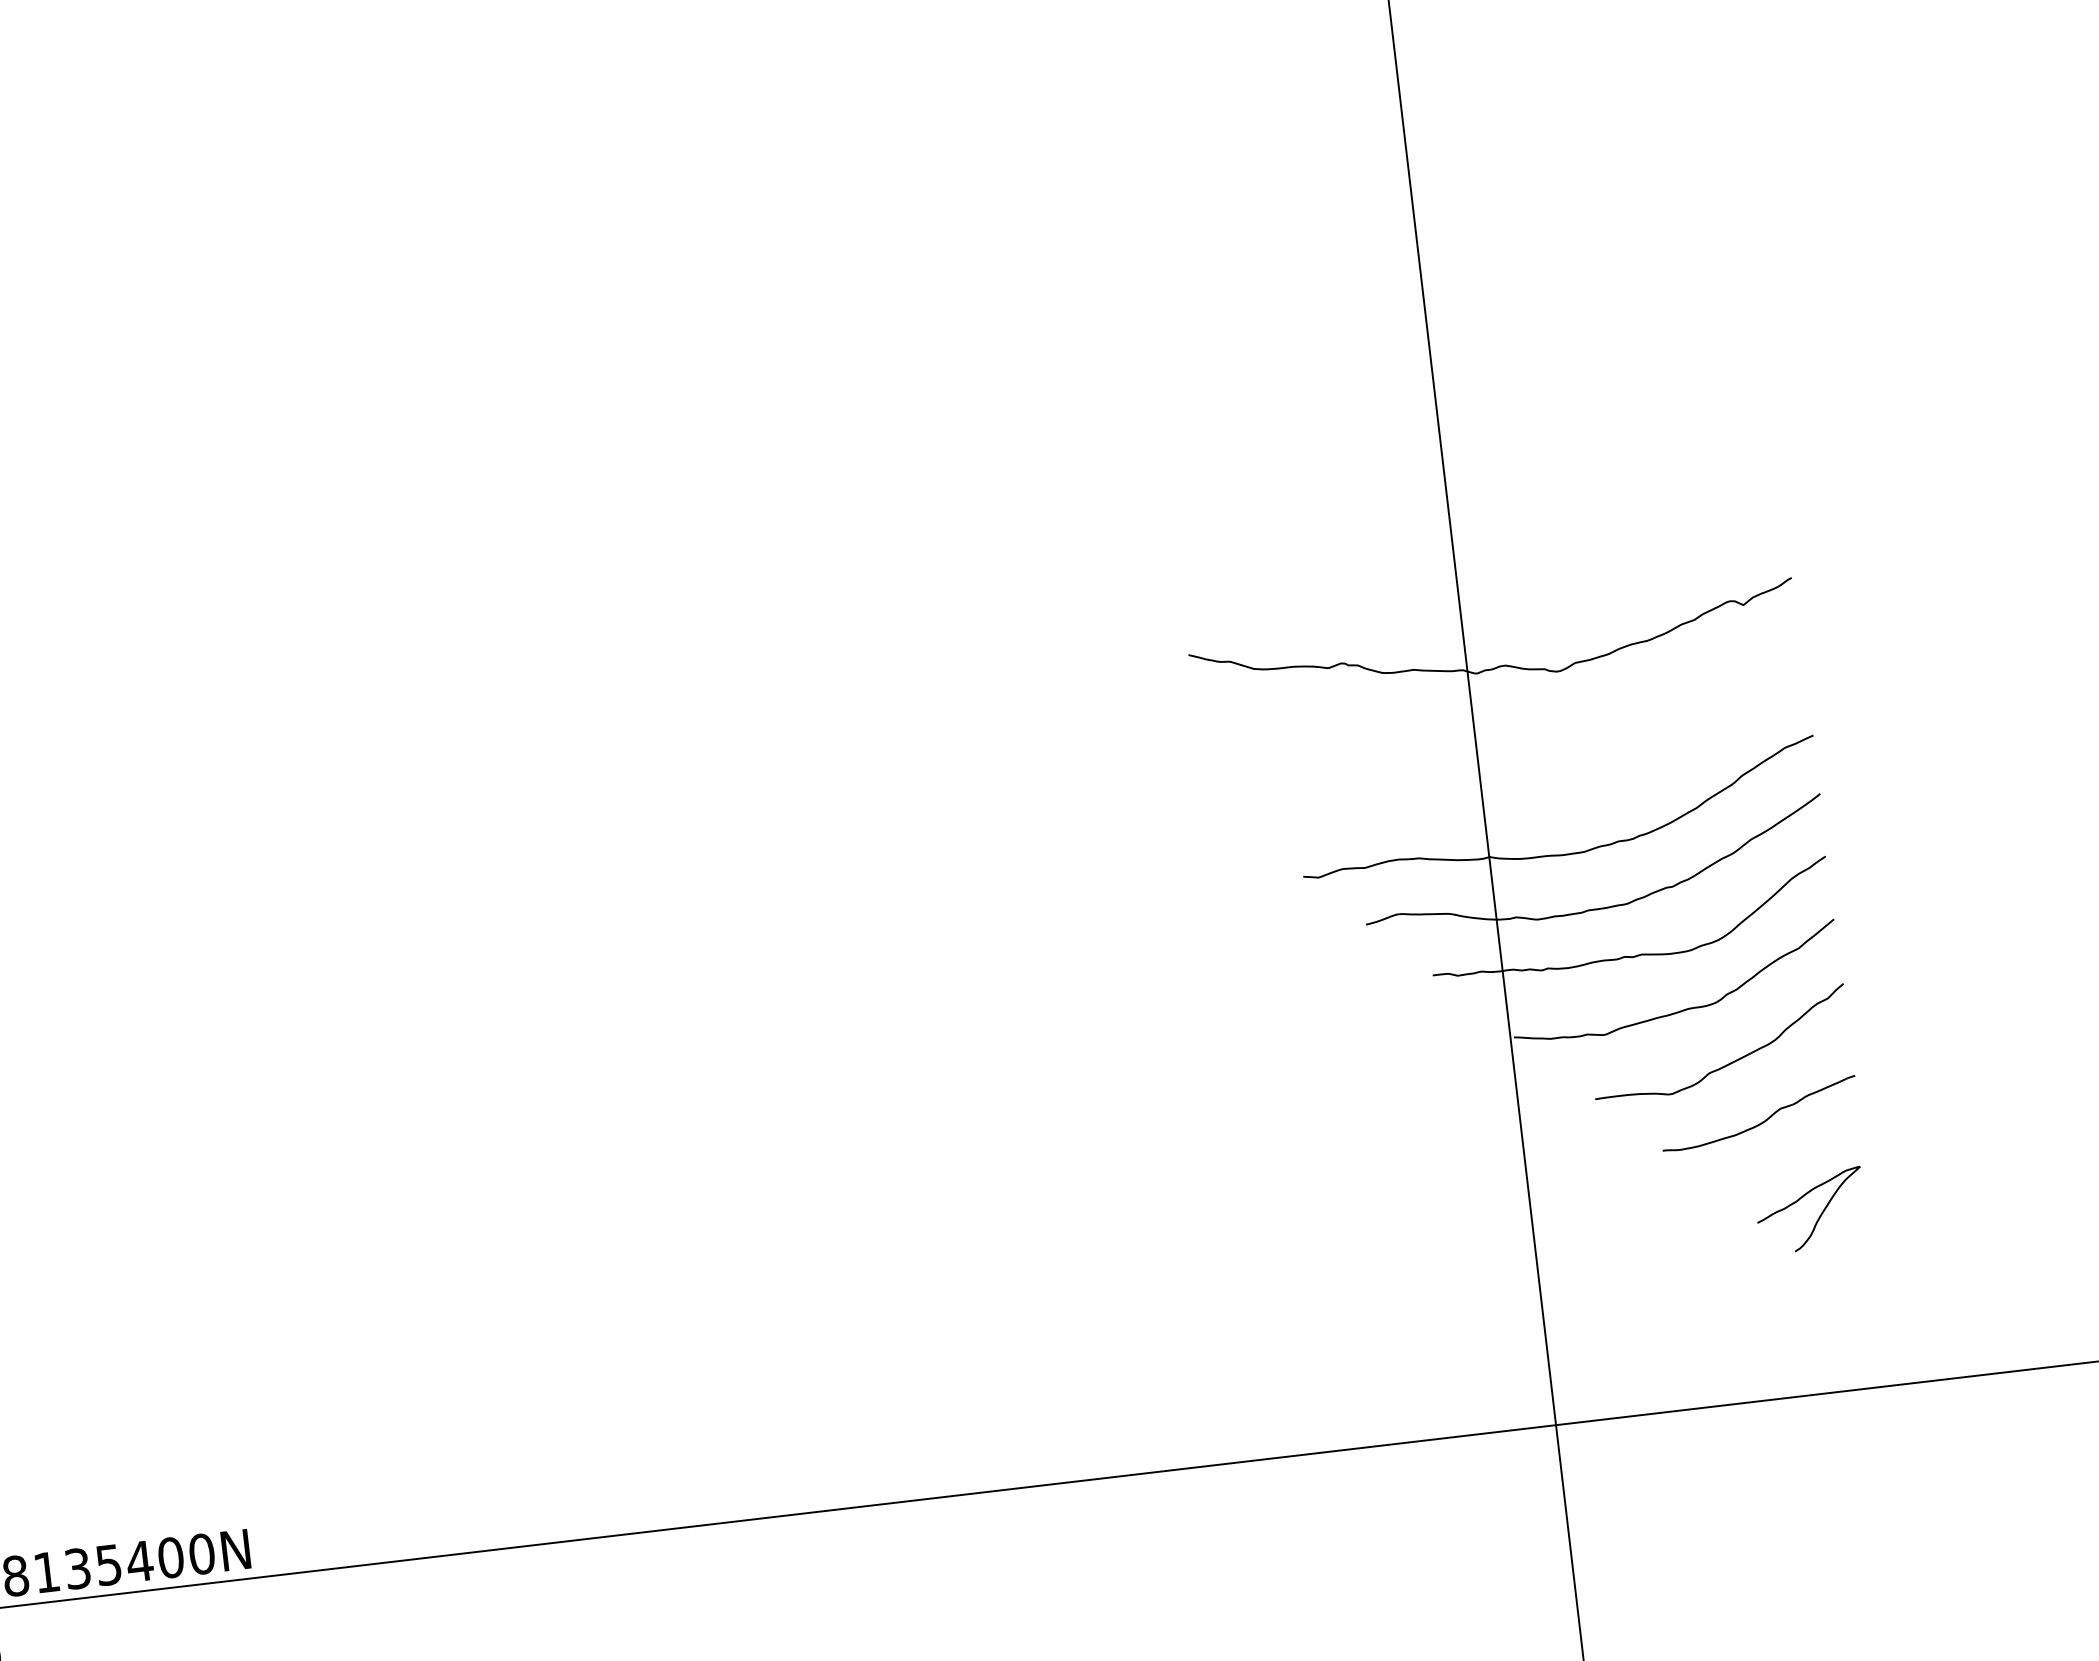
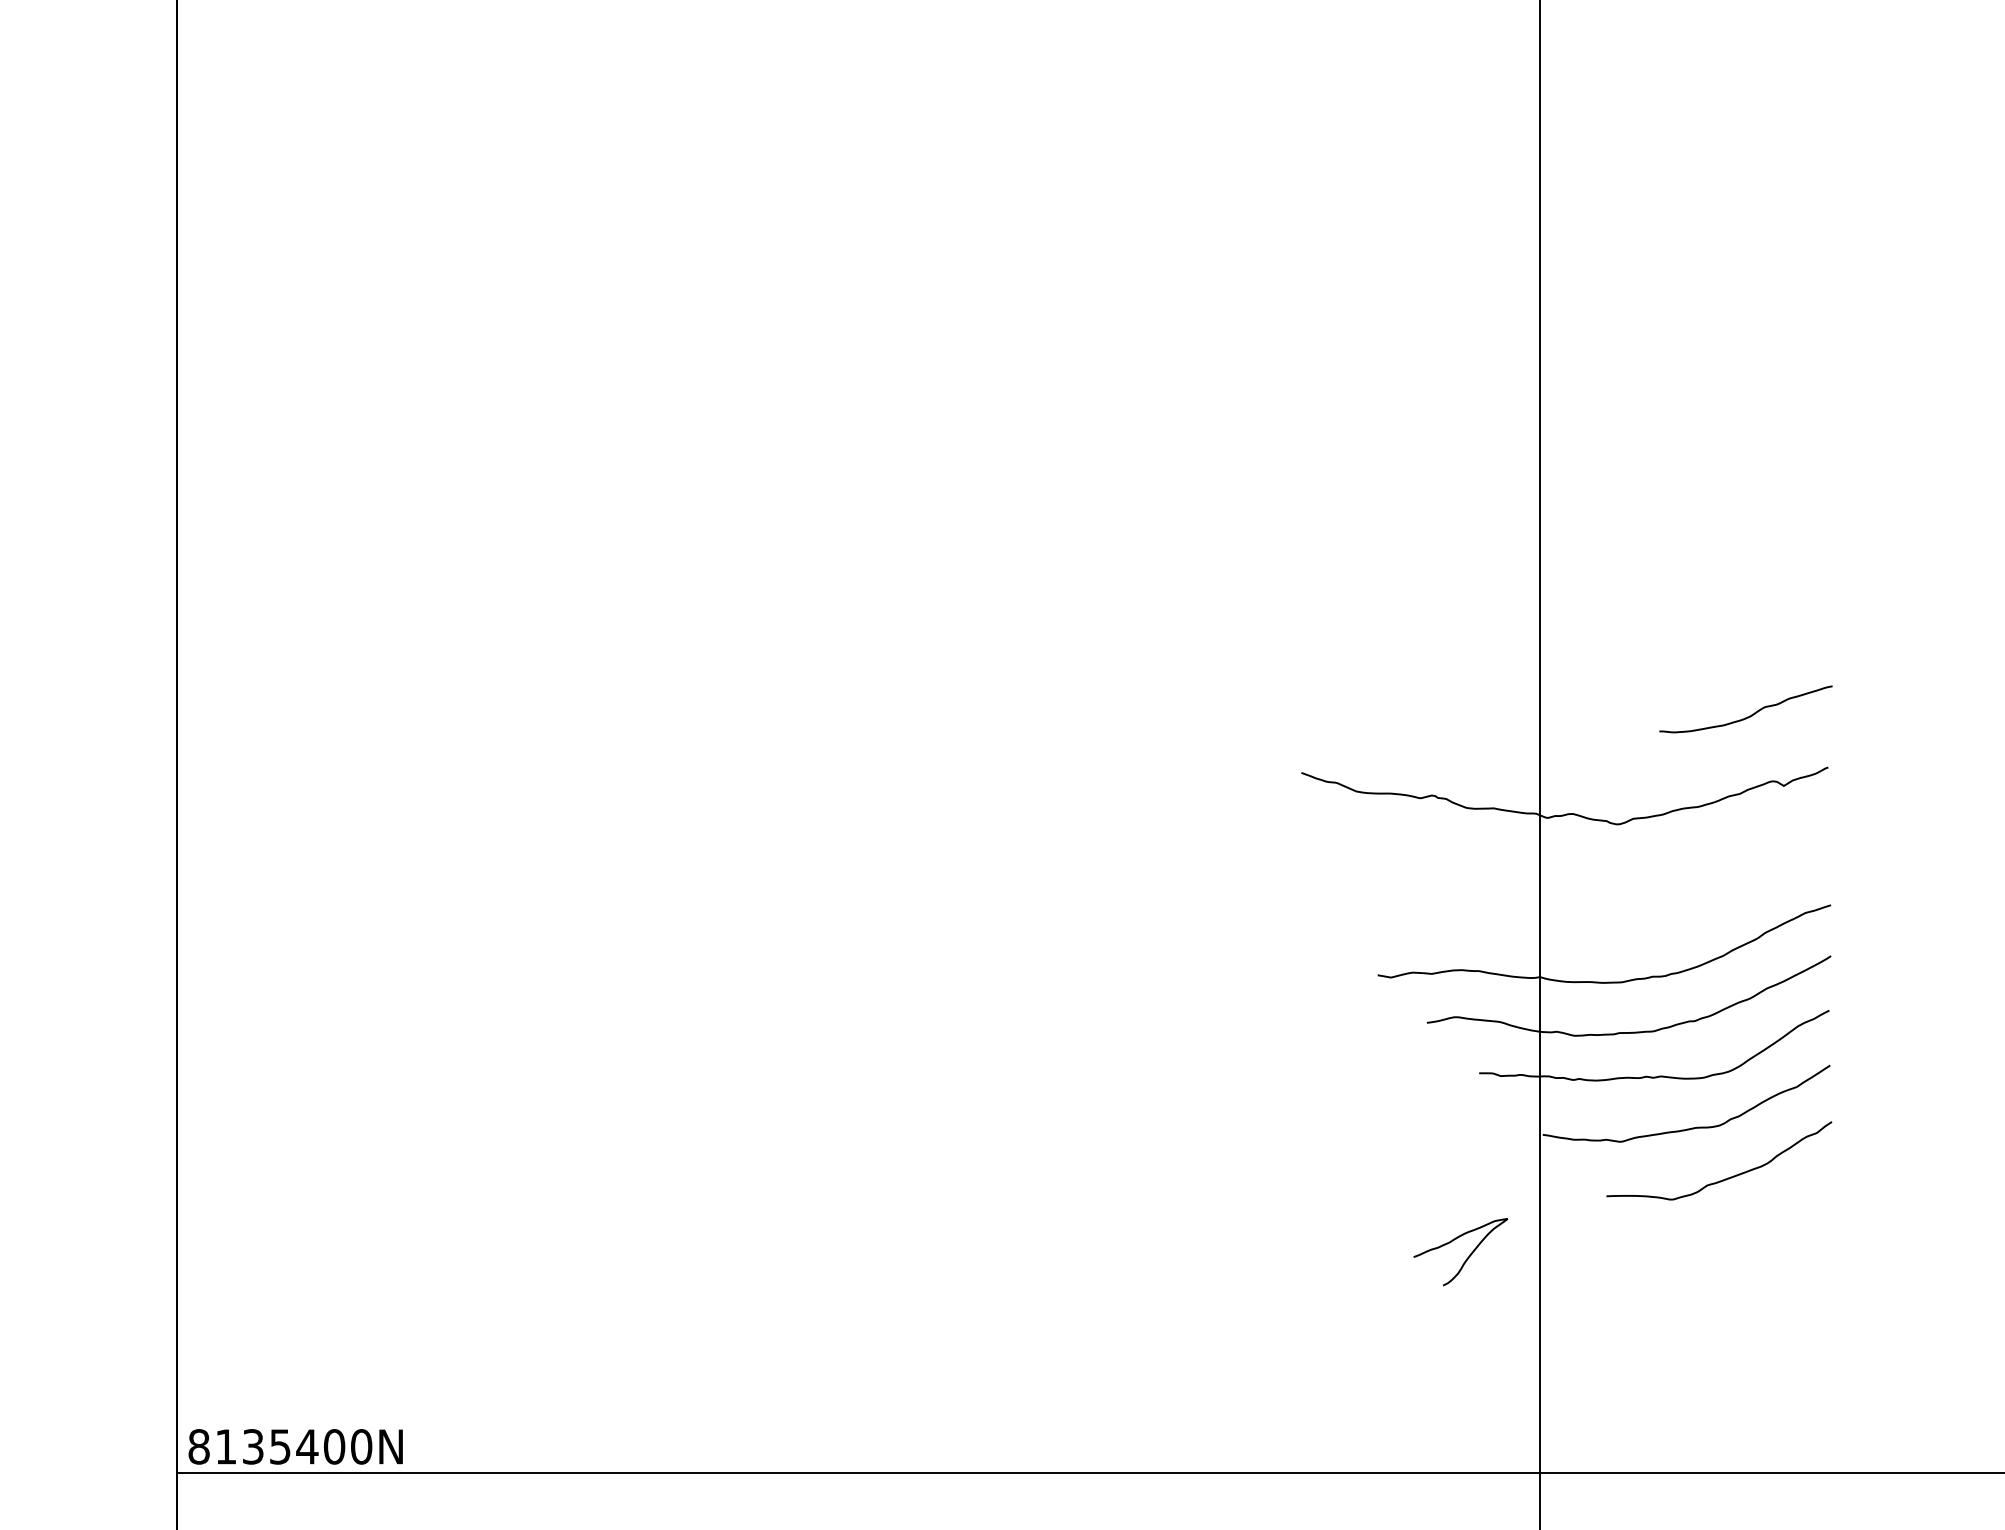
curve: (1763, 1120) -> (1749, 715), moved
curve: (1818, 1217) -> (1466, 1258), moved

